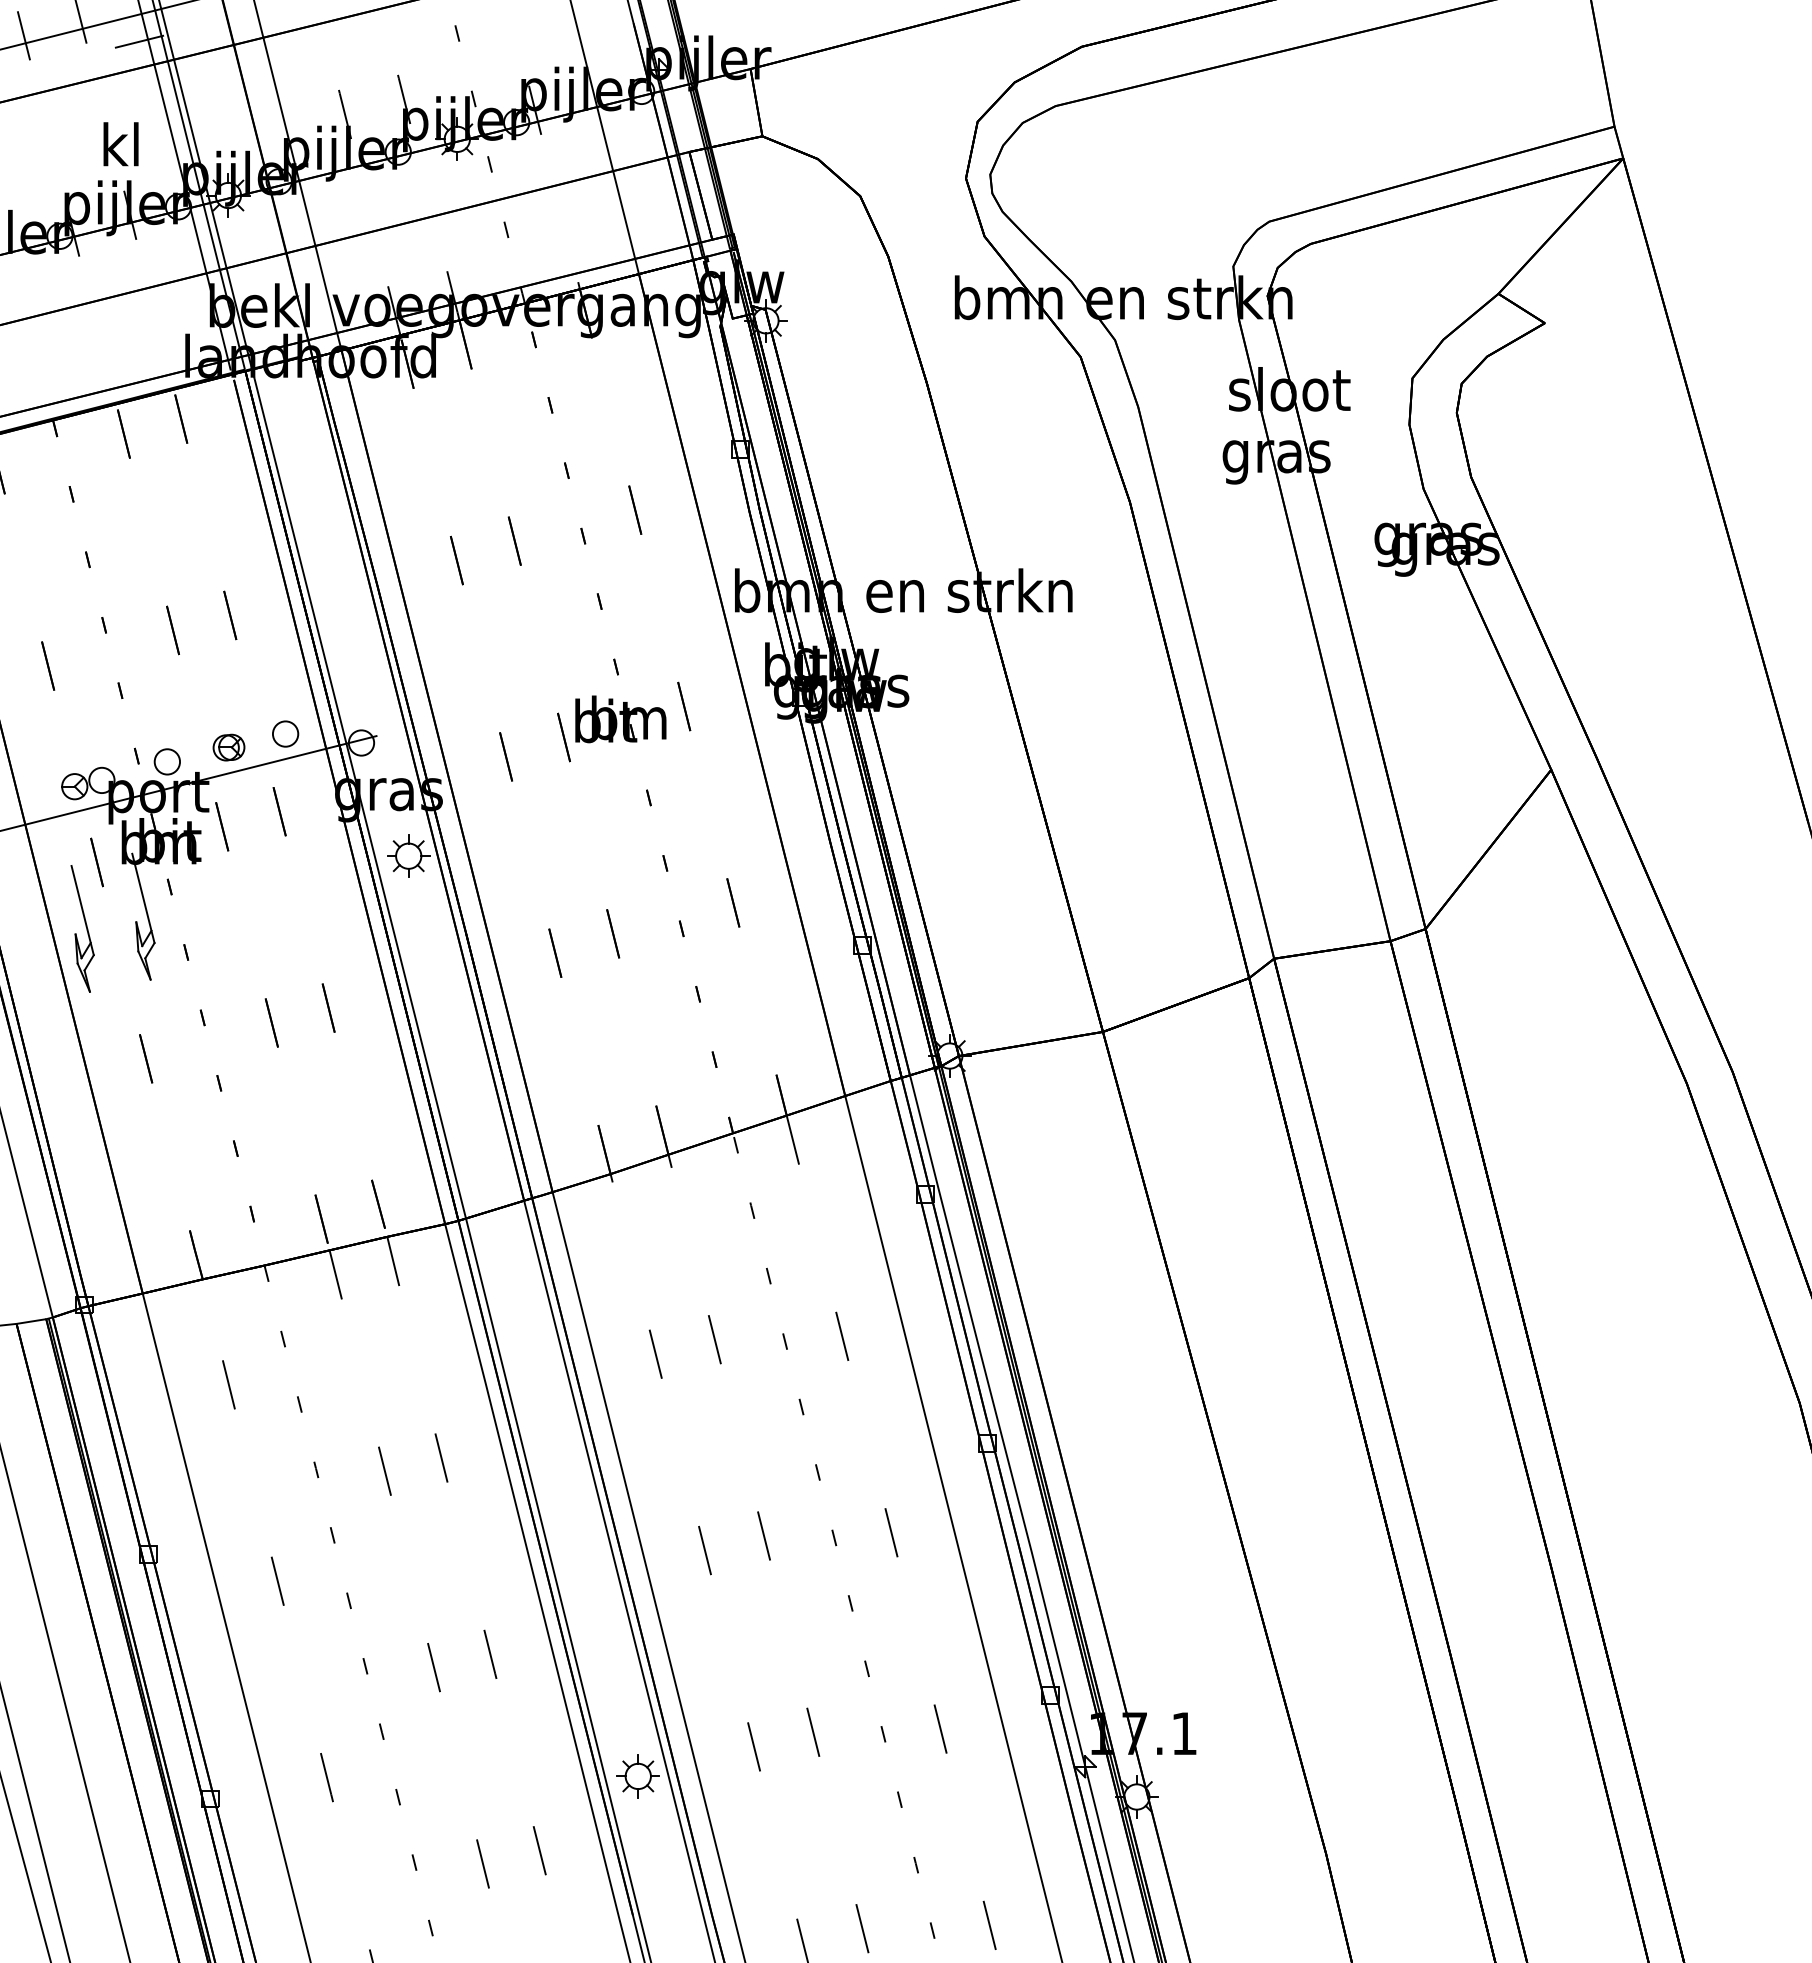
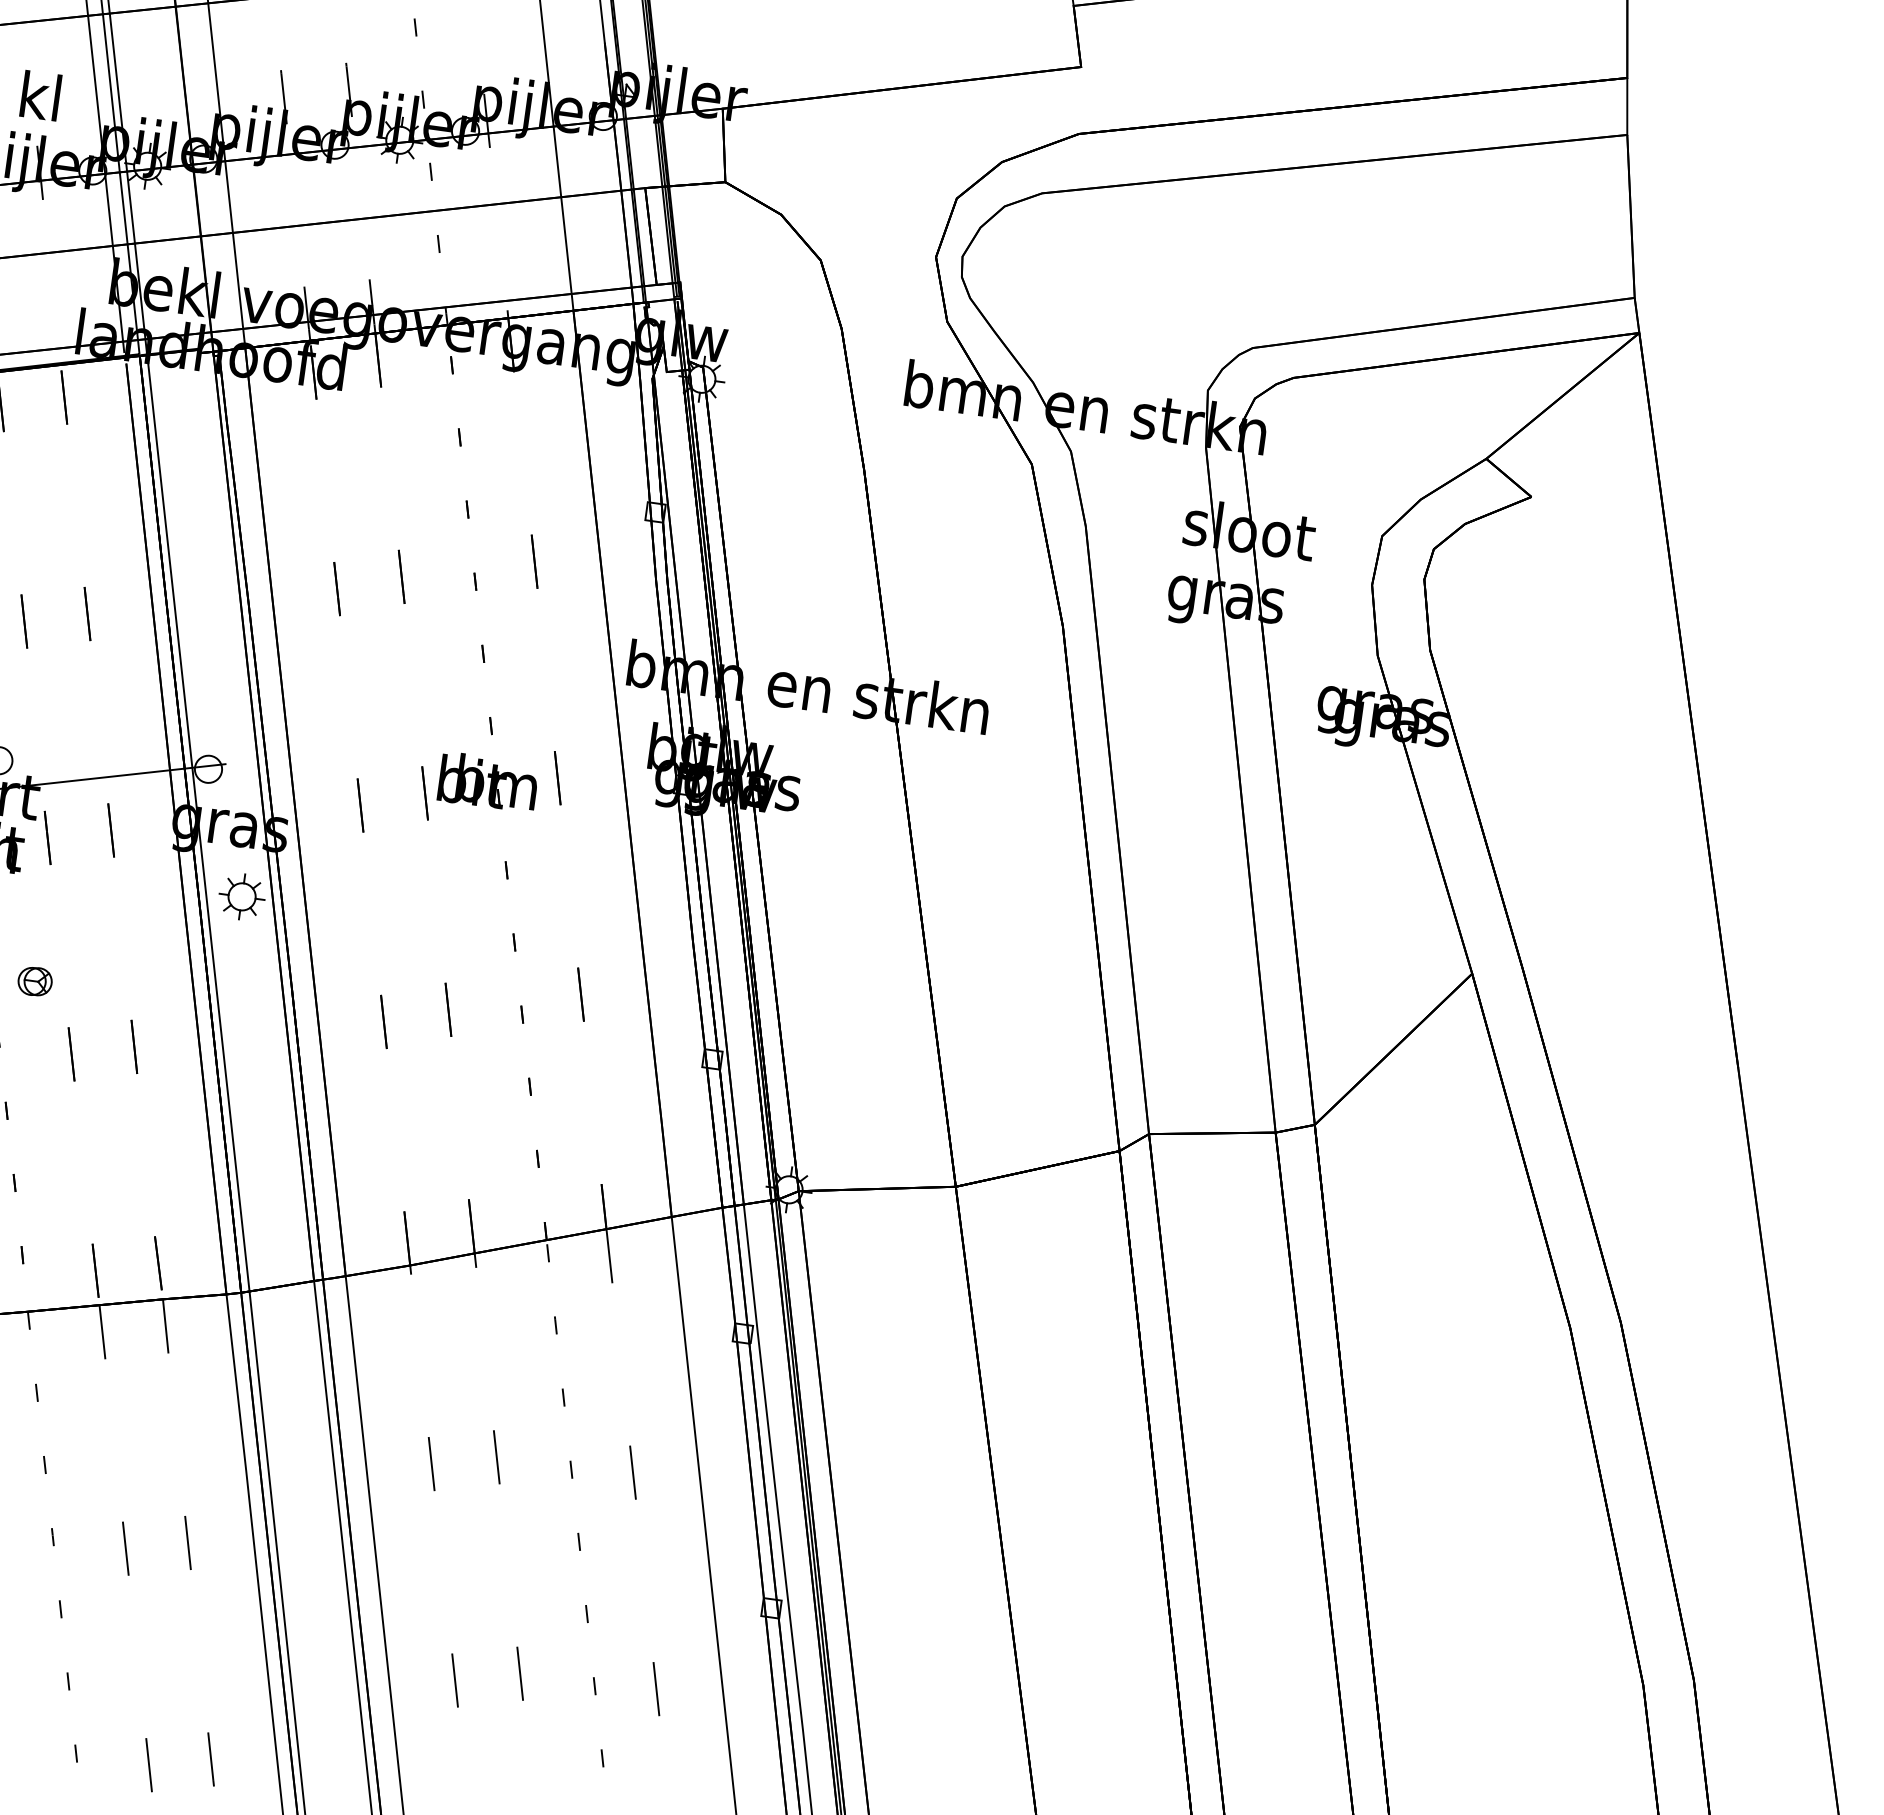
part: (285, 733) -> (128, 747), removed
part: (228, 747) -> (34, 981), moved

